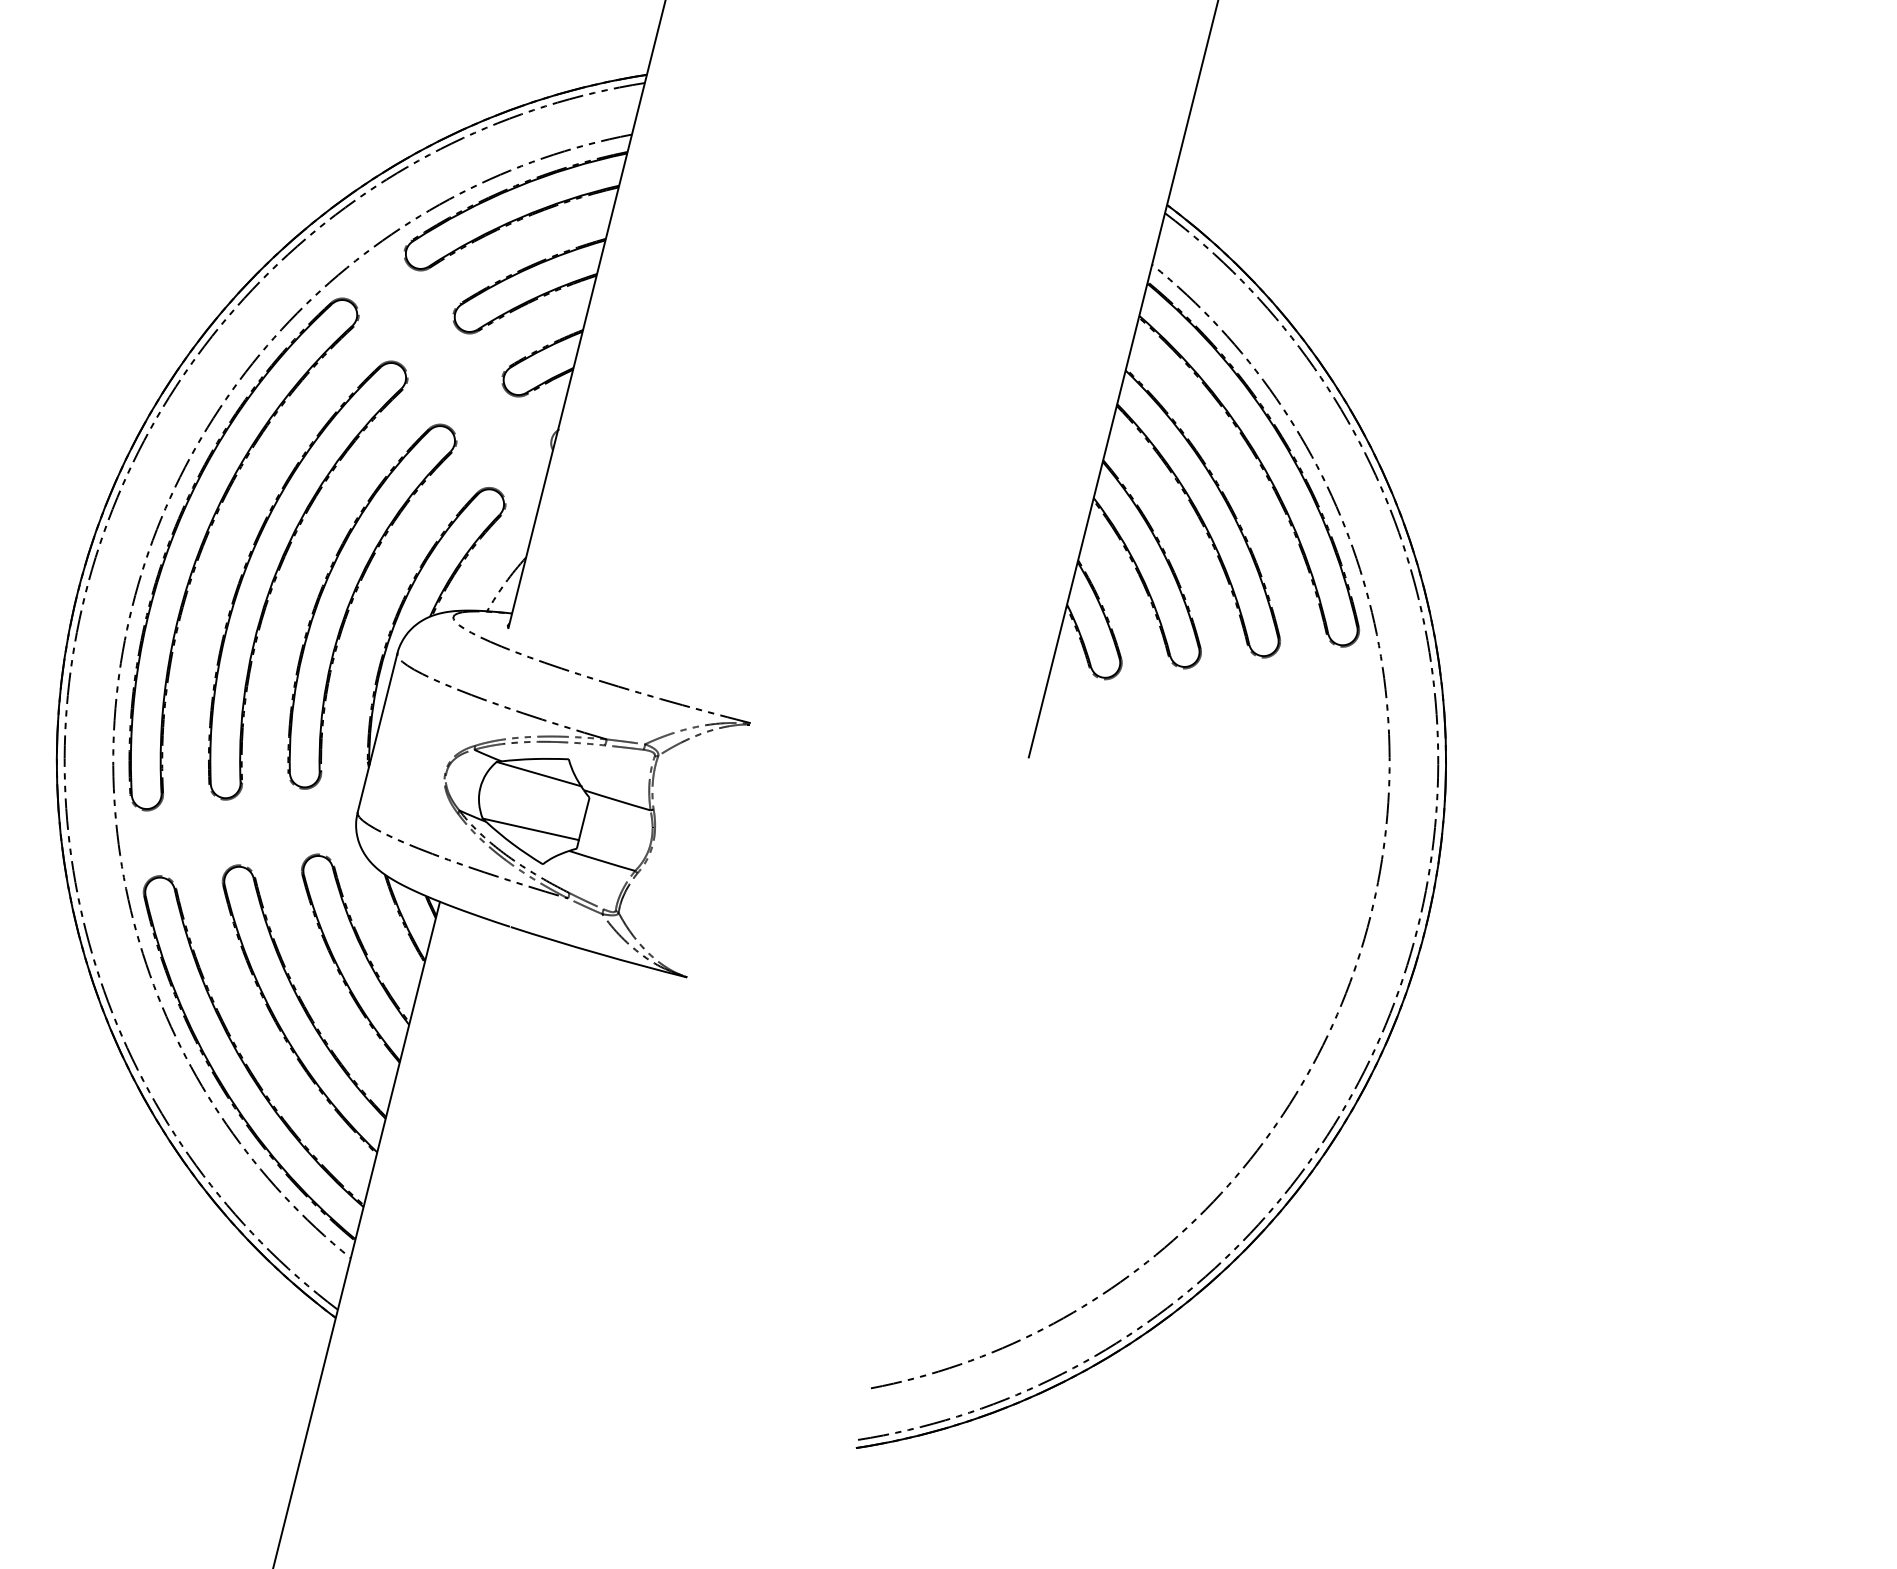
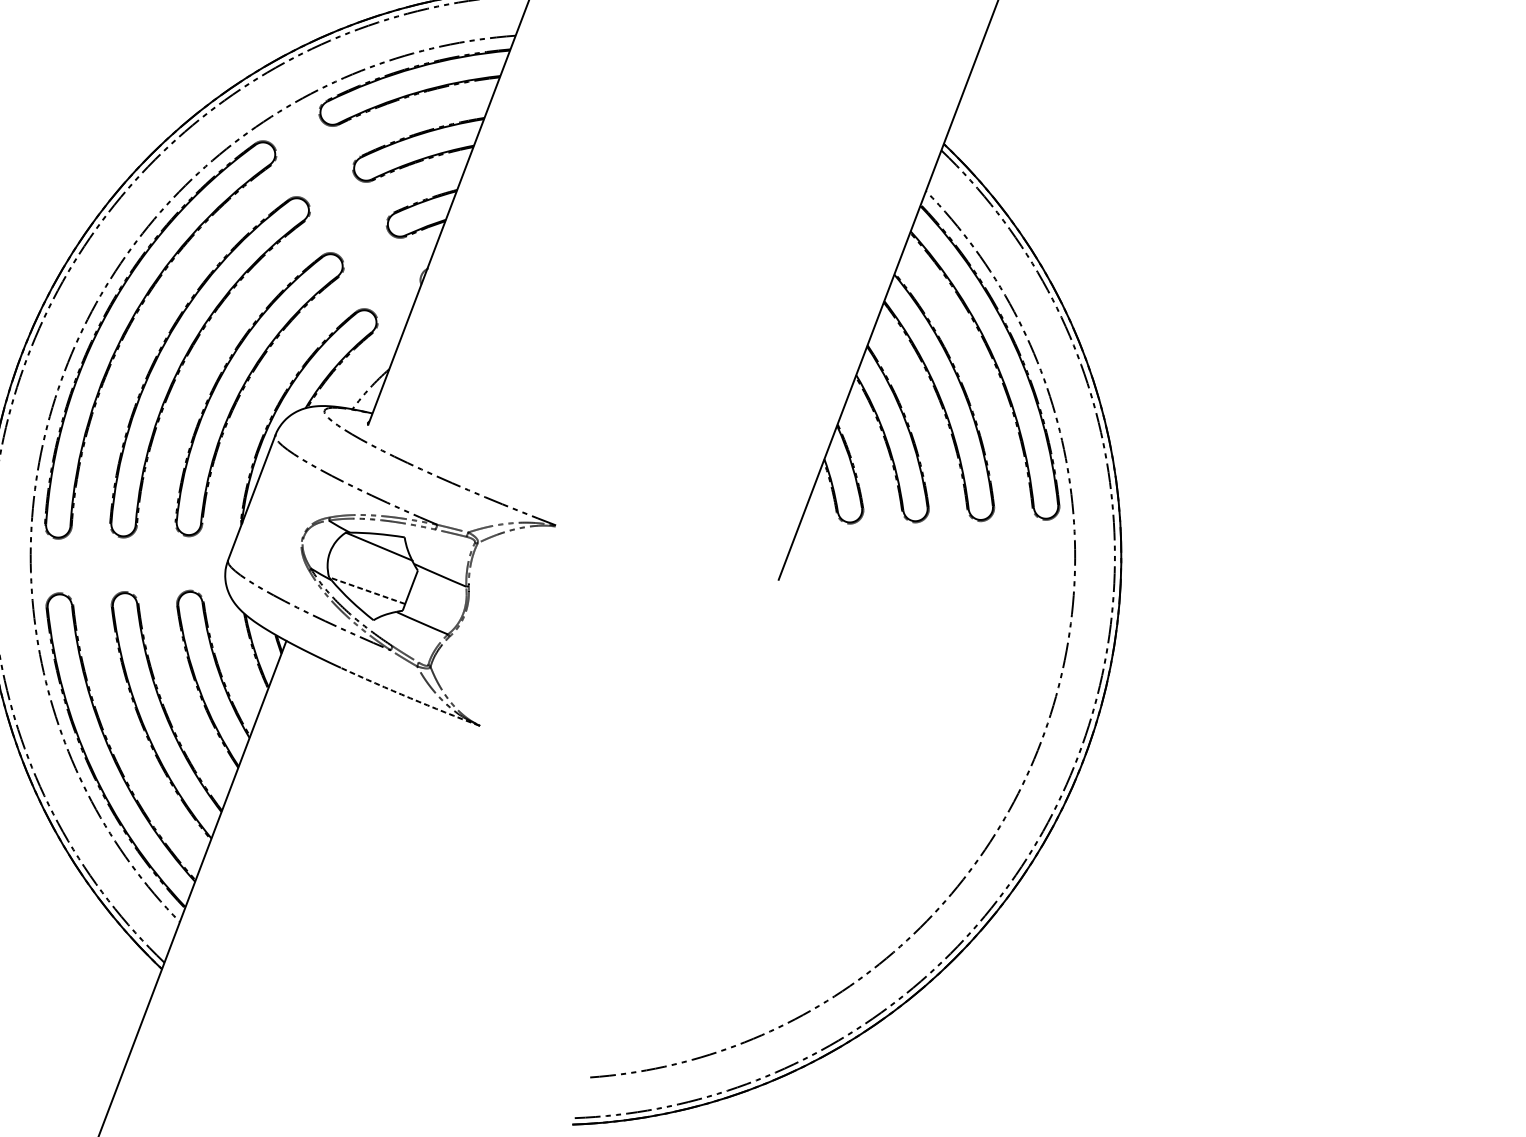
line: (530, 829) -> (366, 590), solid -> dashed
arc: (598, 953) -> (410, 698), solid -> dashed

